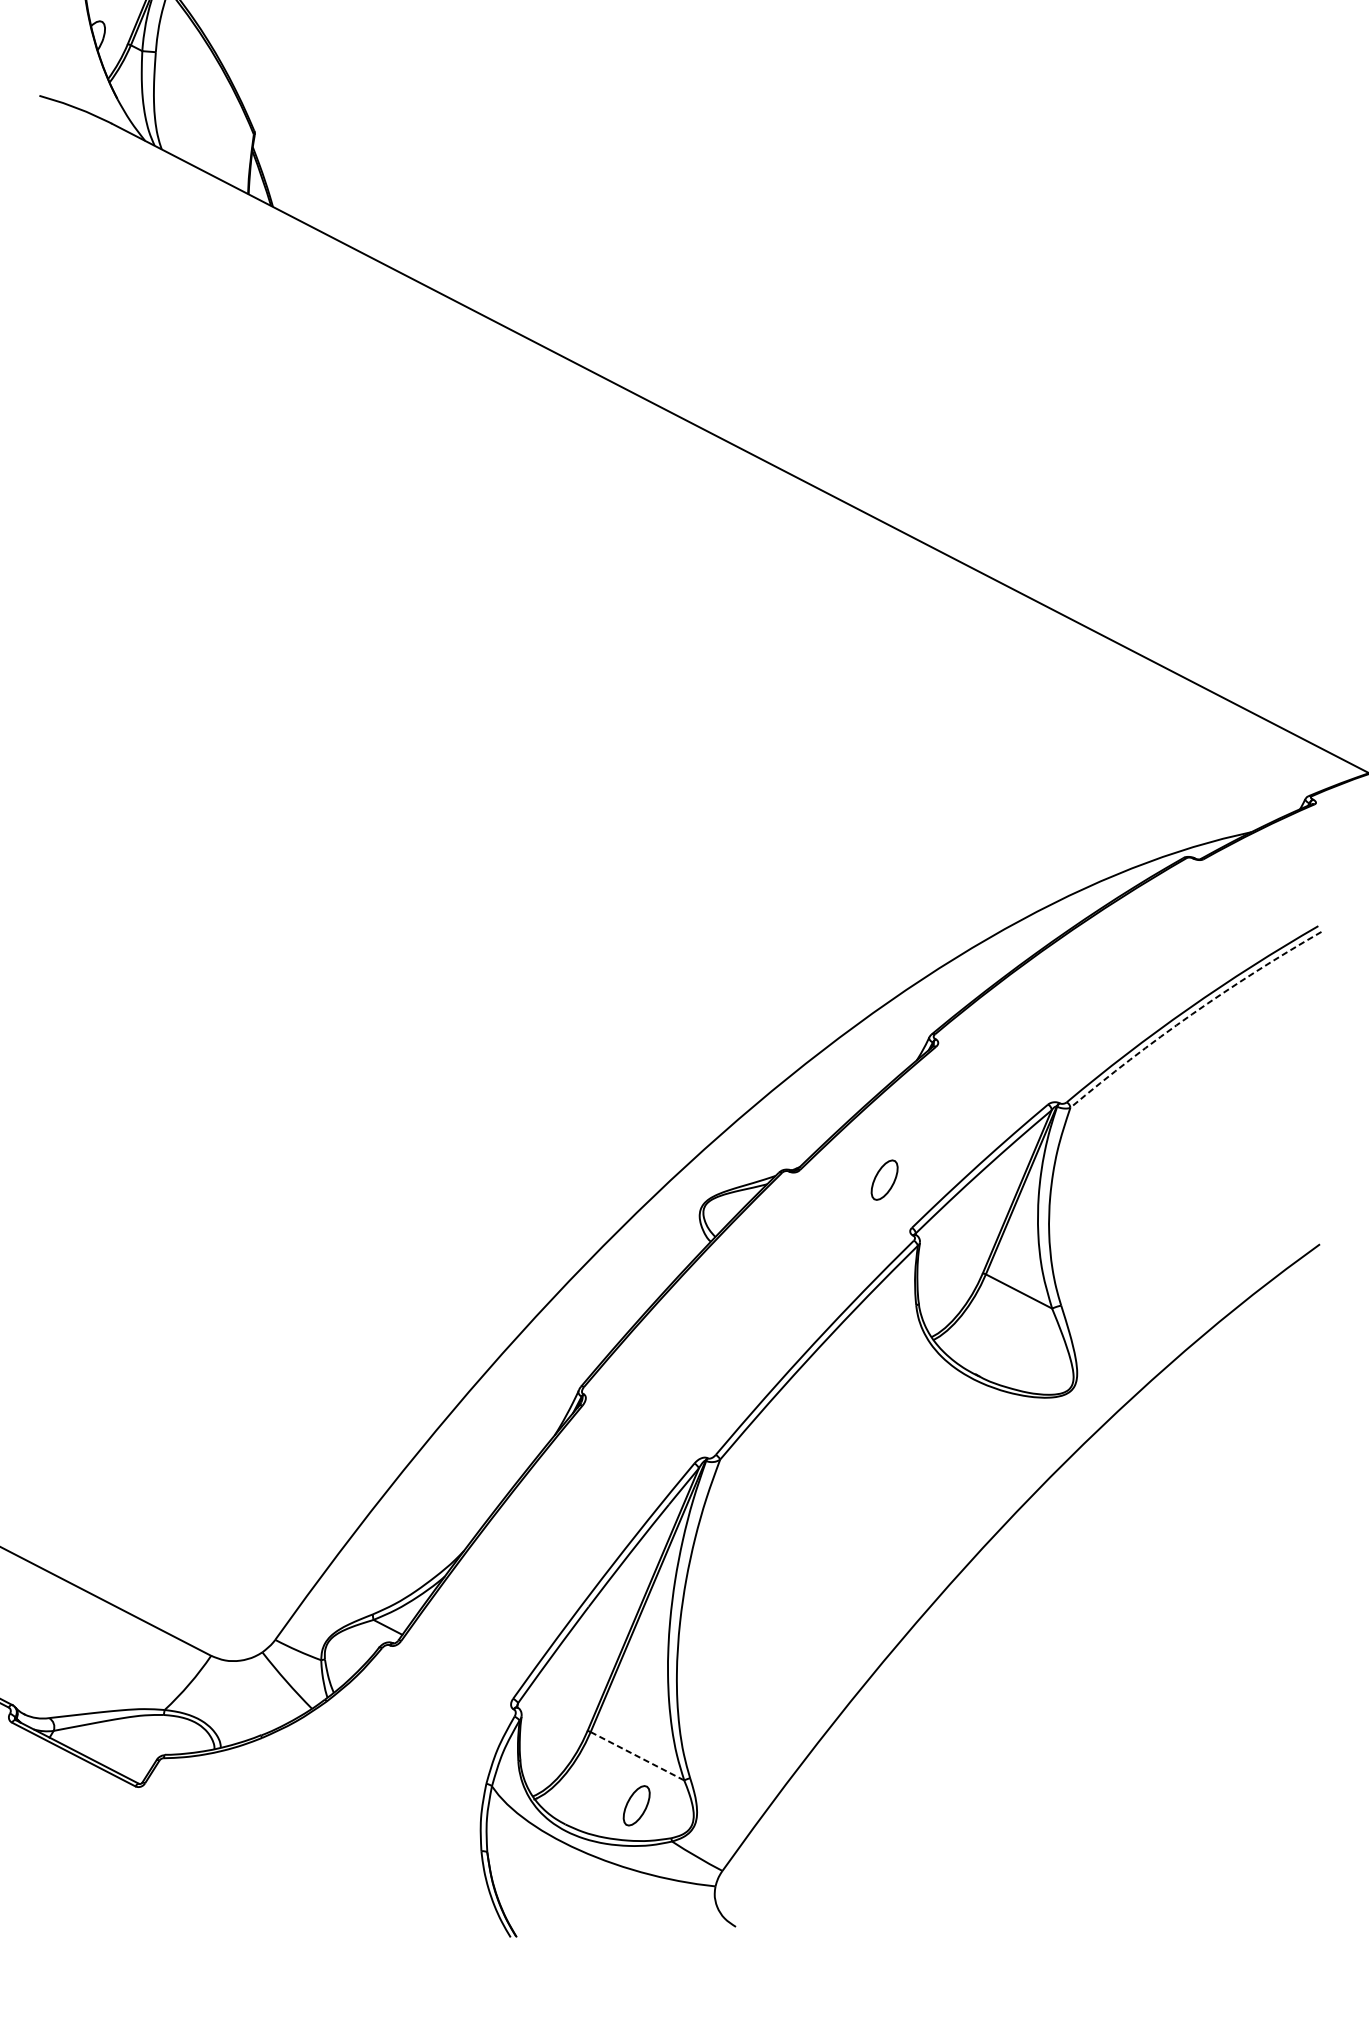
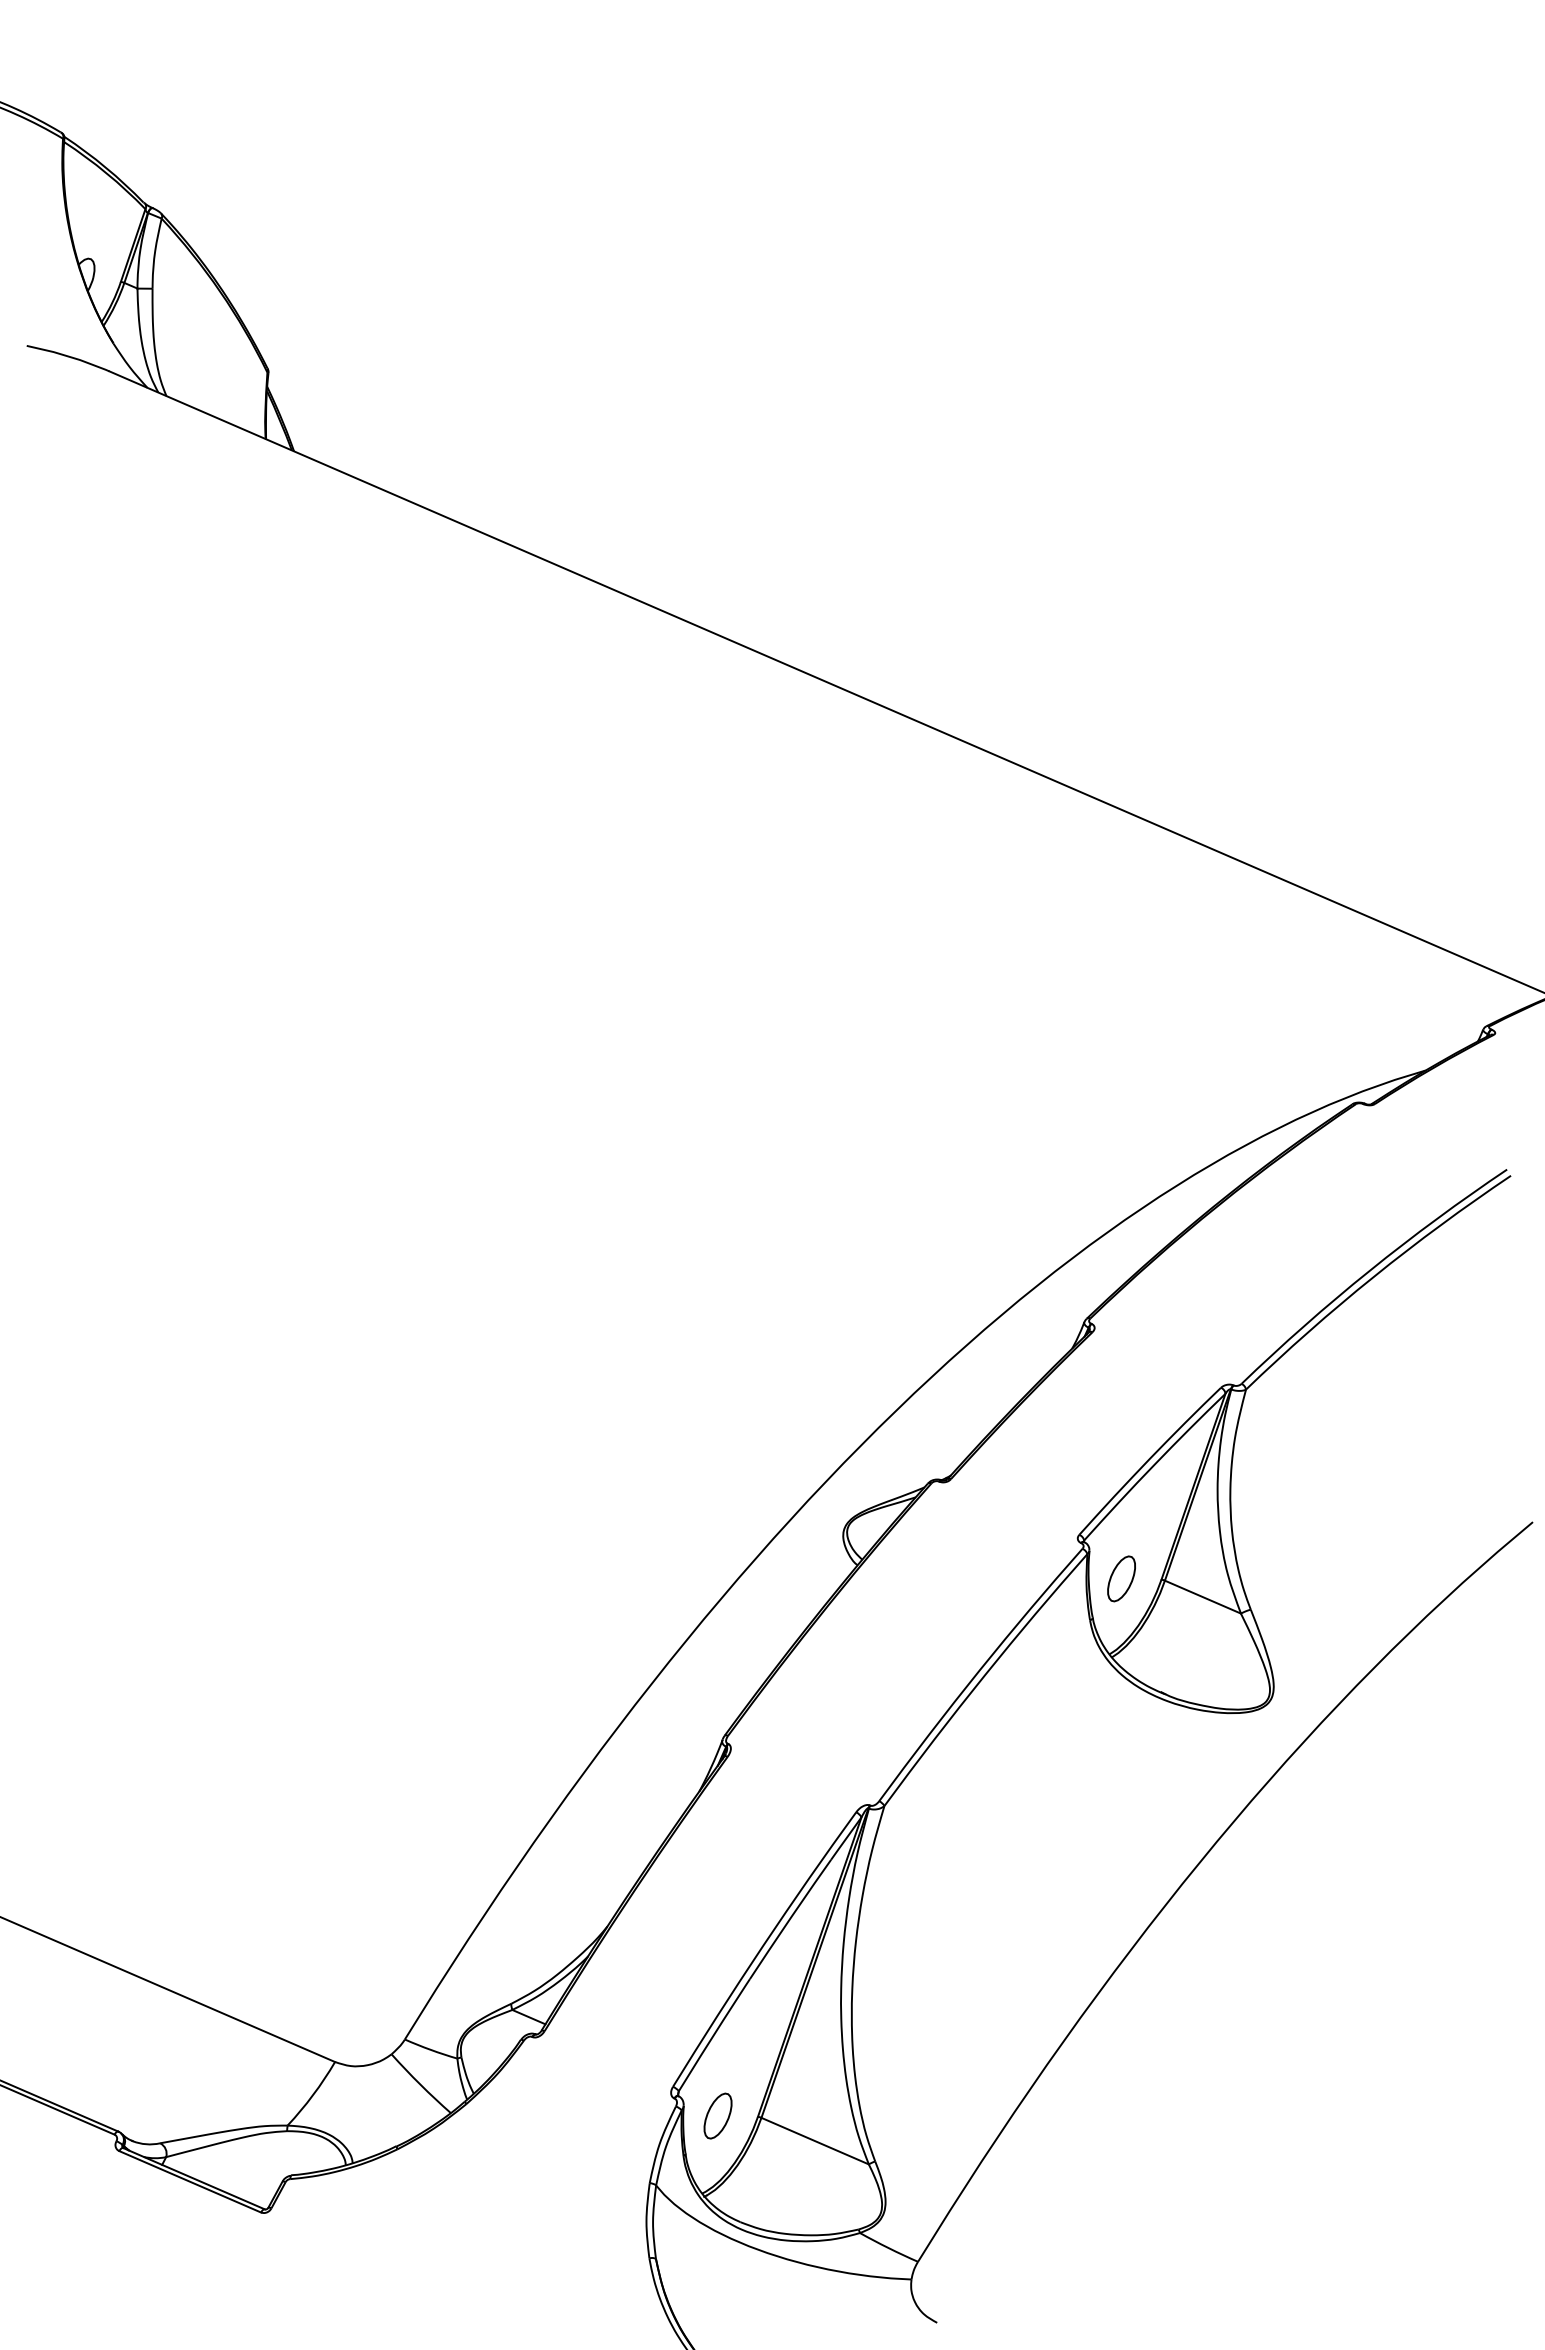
arc: (1191, 1013) -> (1373, 1276), dashed -> solid
part: (884, 1179) -> (1121, 1578), moved
line: (636, 1755) -> (814, 2140), dashed -> solid
part: (636, 1805) -> (717, 2115), moved

